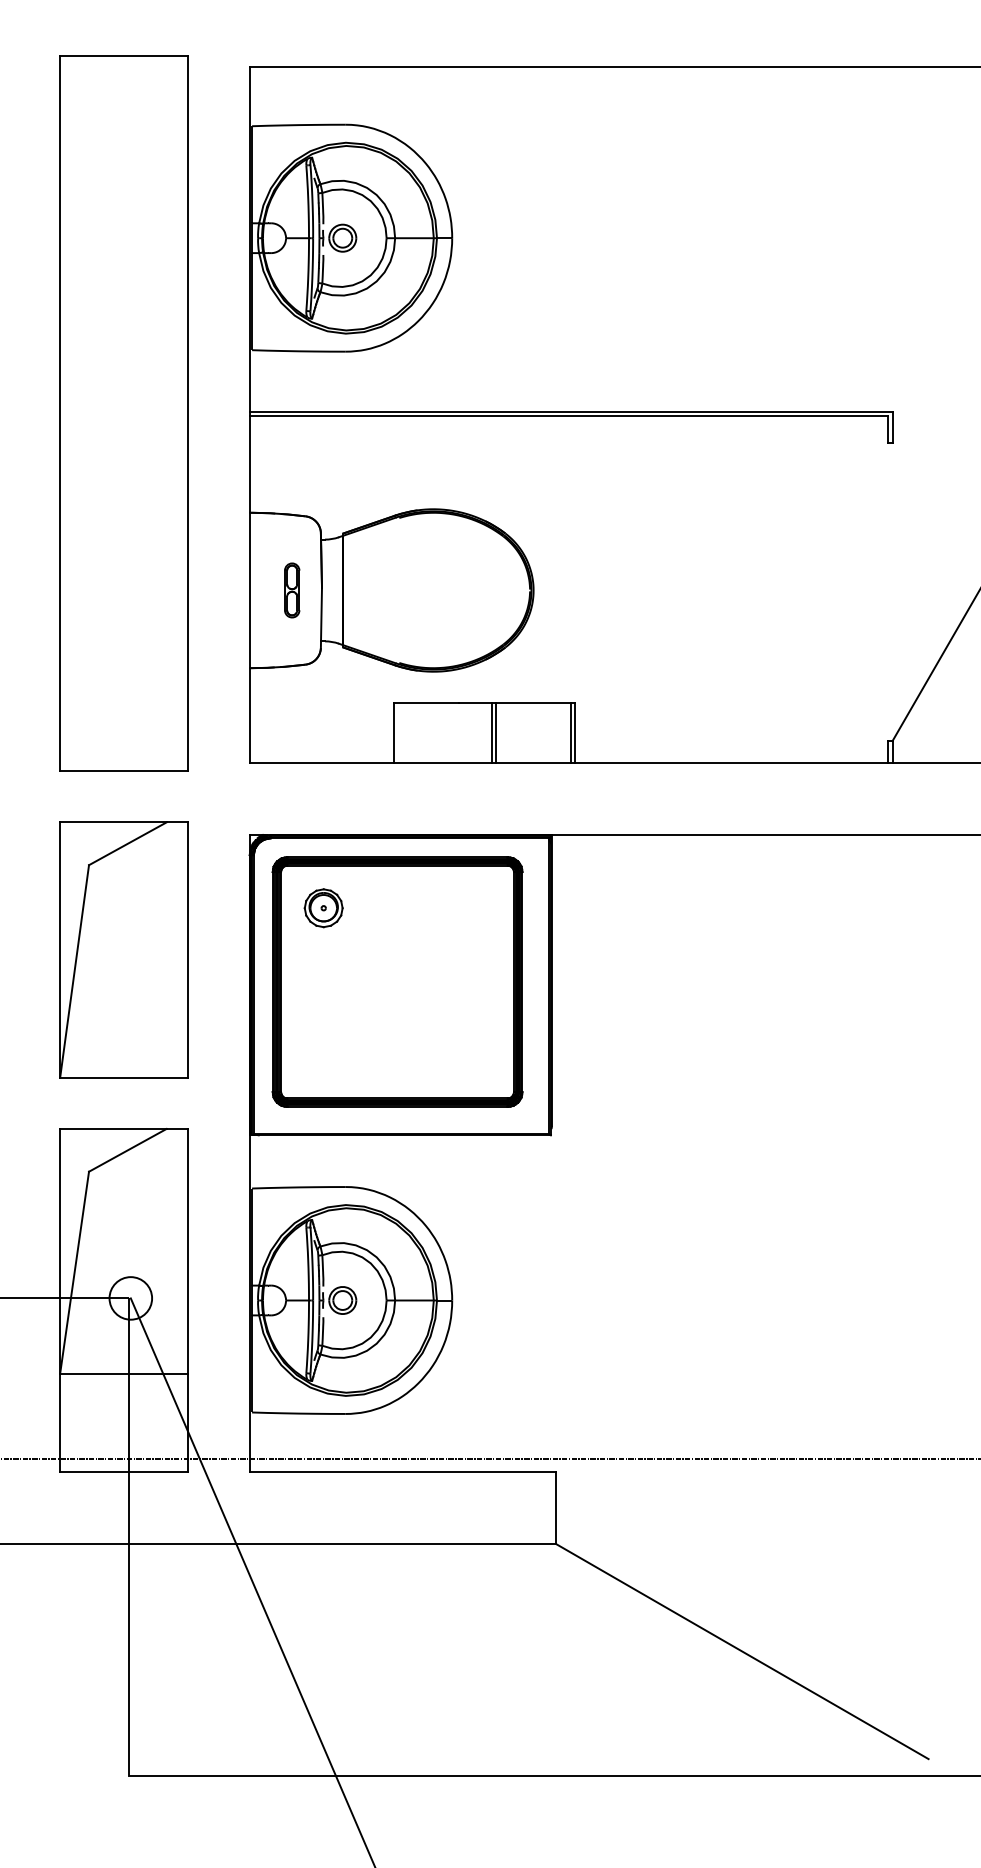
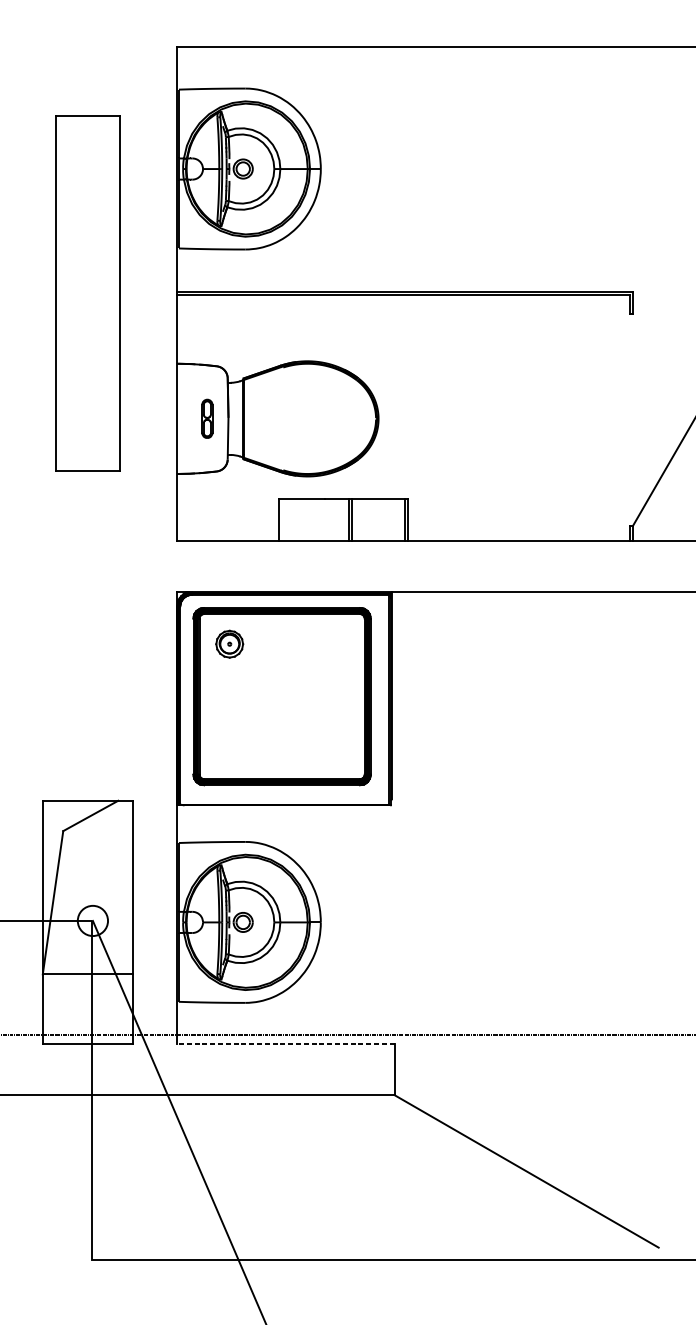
part: (123, 413) -> (87, 293), size x0.7
part: (123, 949) -> (87, 673), removed
line: (402, 1471) -> (285, 1043), solid -> dashed

